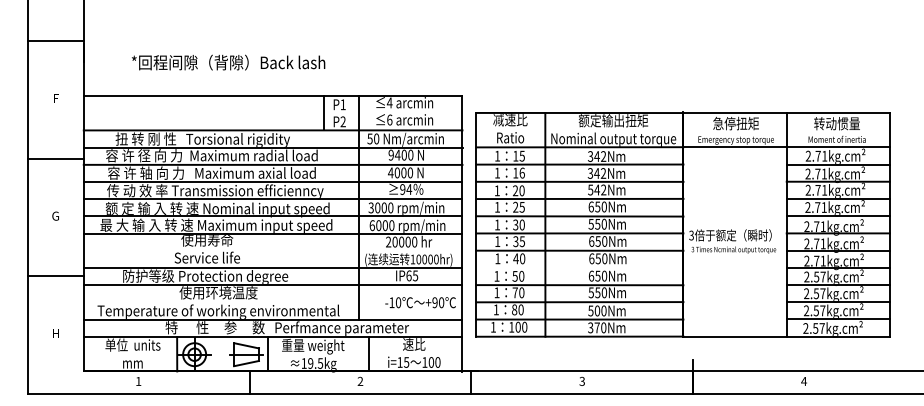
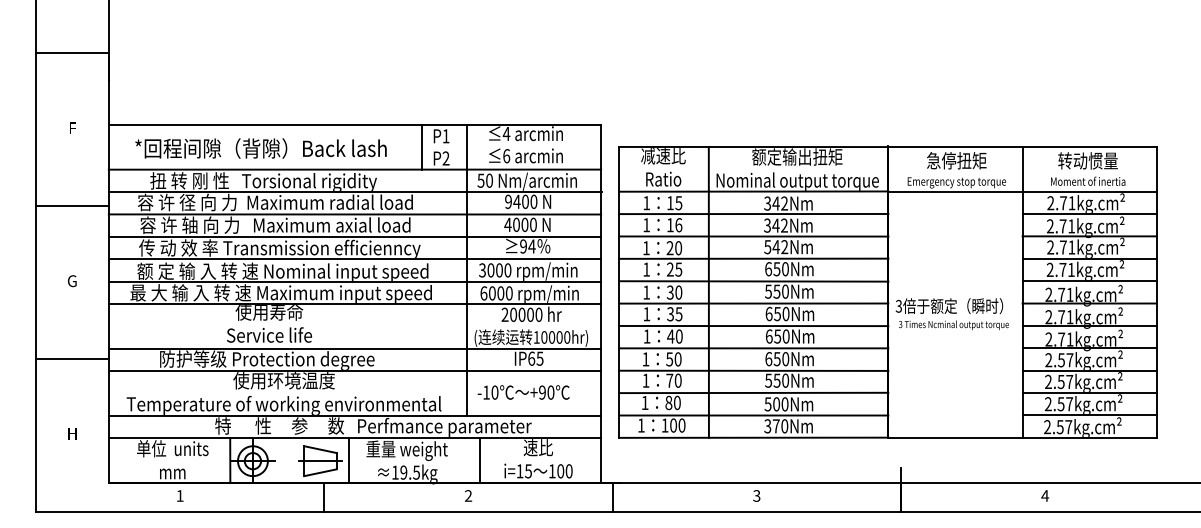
text: (228, 62) -> (260, 148), moved
line: (579, 268) -> (753, 348), added
text: (420, 302) -> (523, 392), moved

